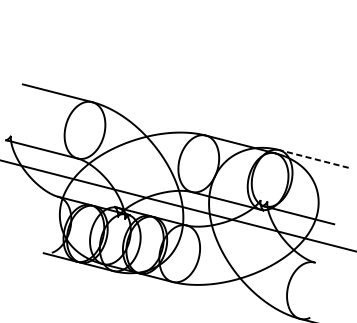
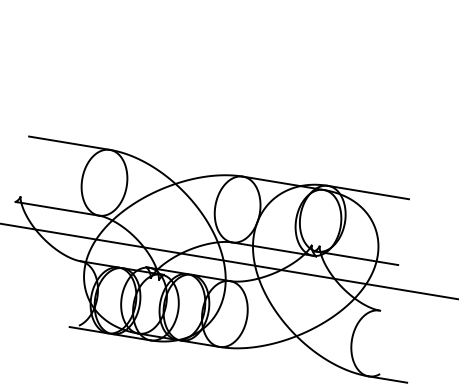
line: (313, 158) -> (368, 192), dashed -> solid

